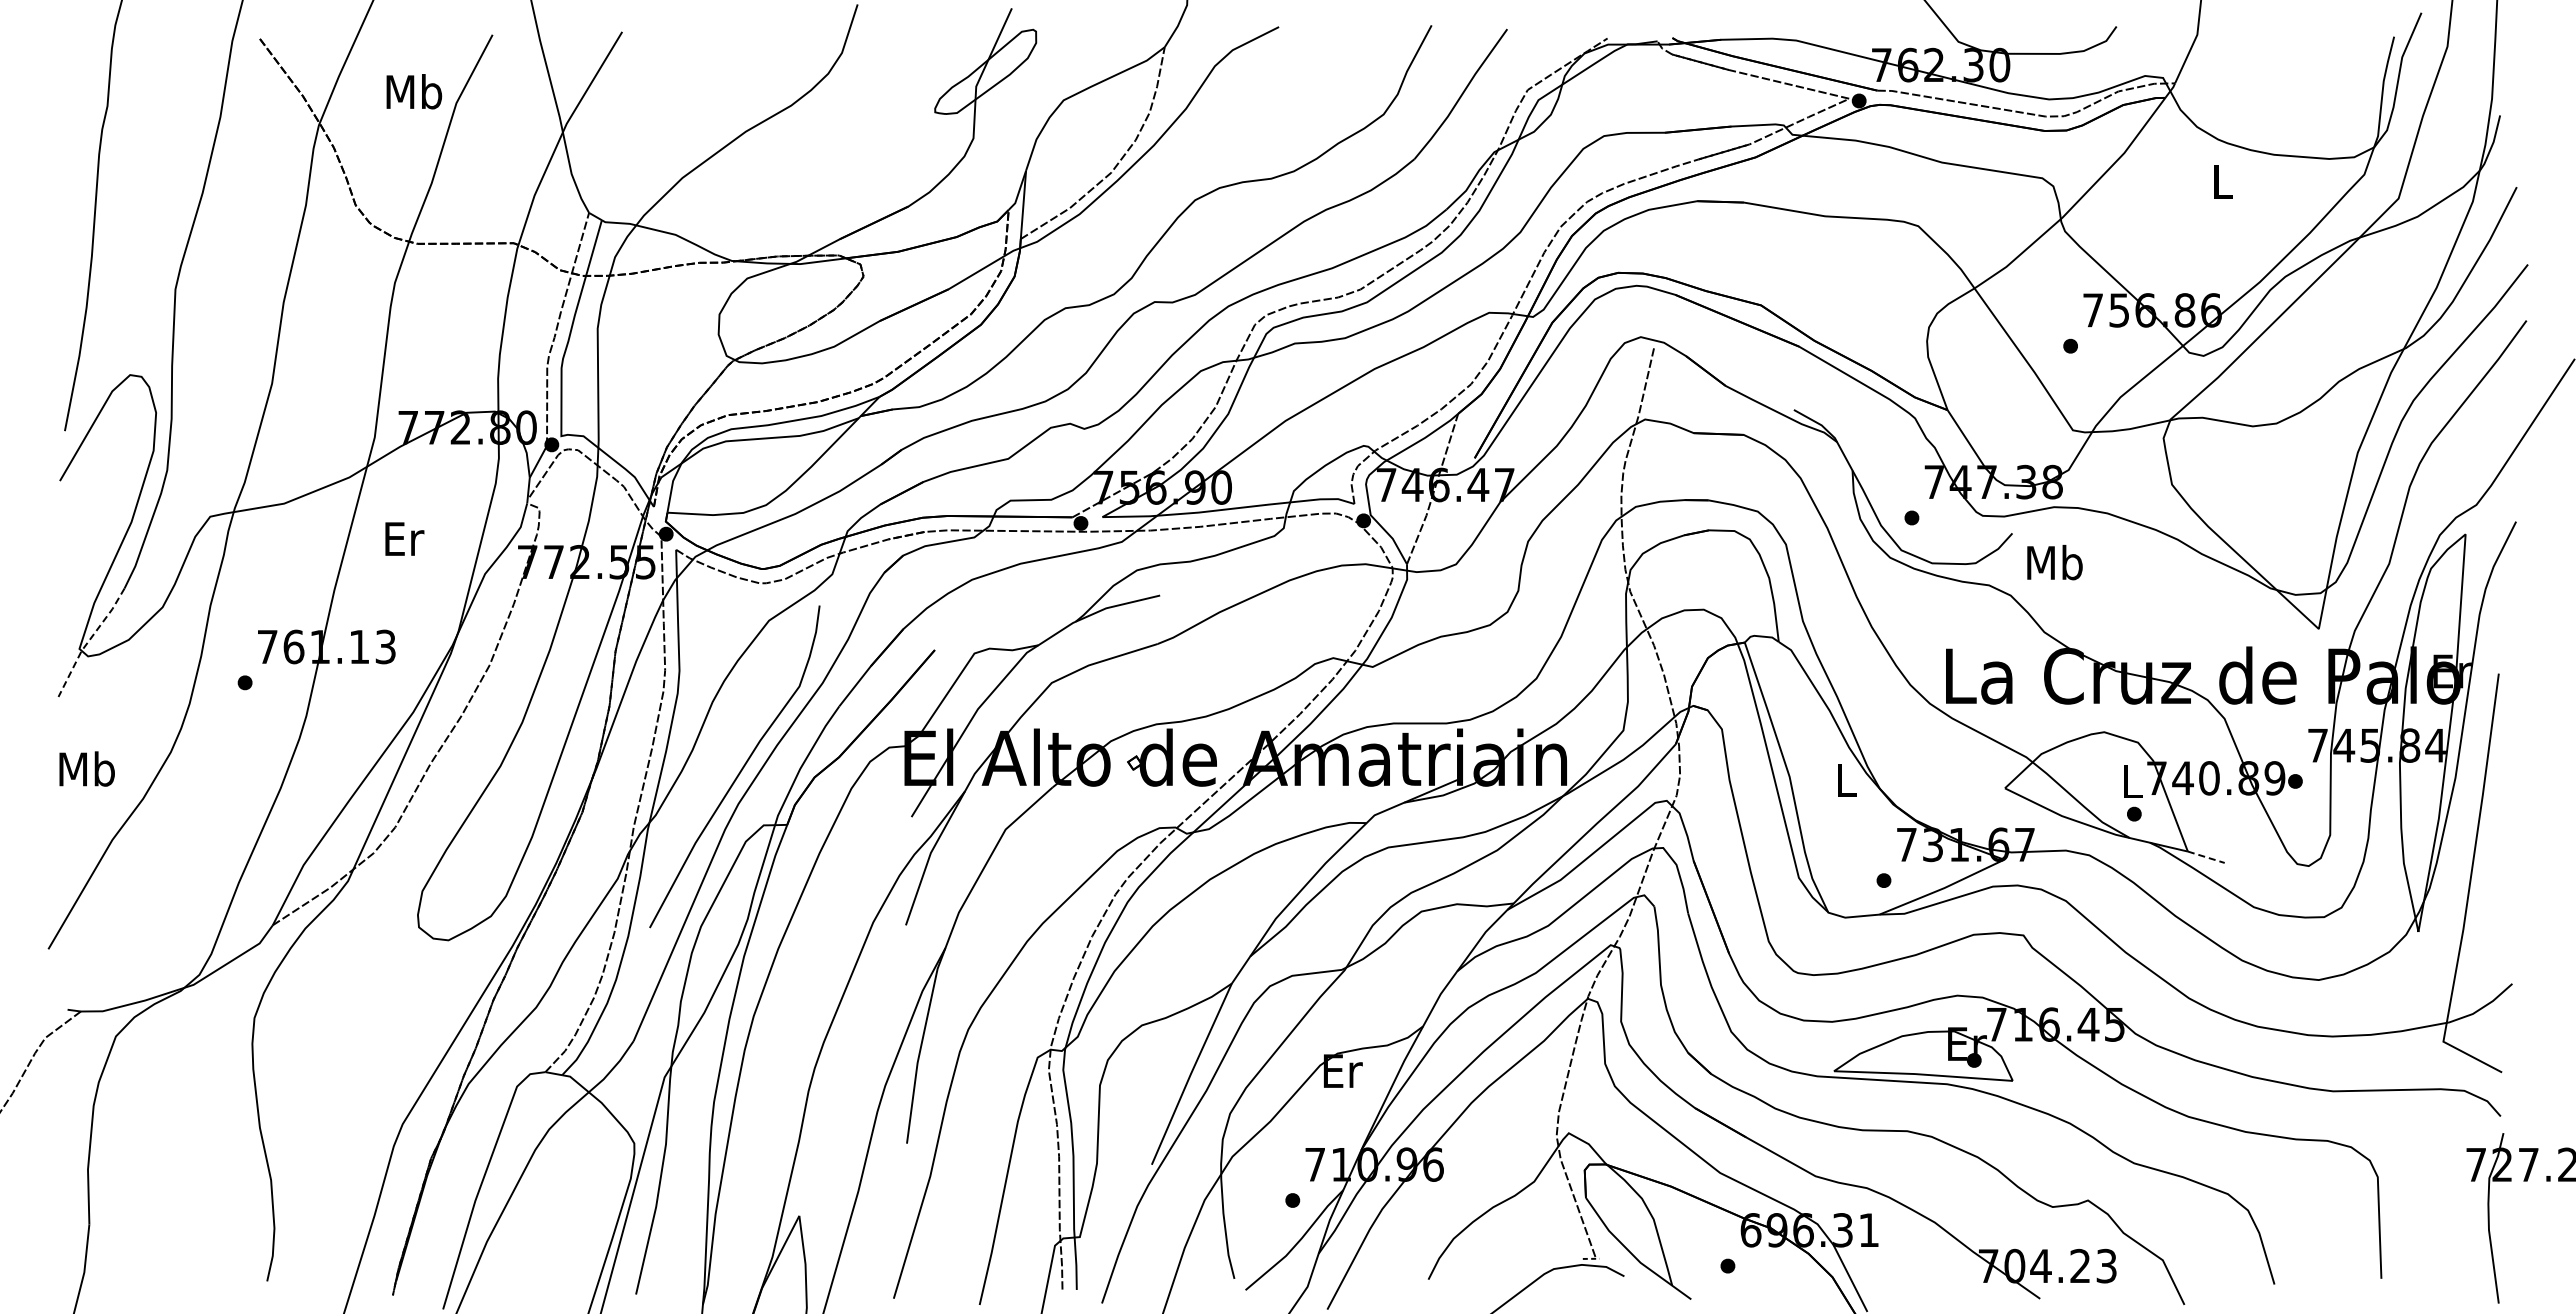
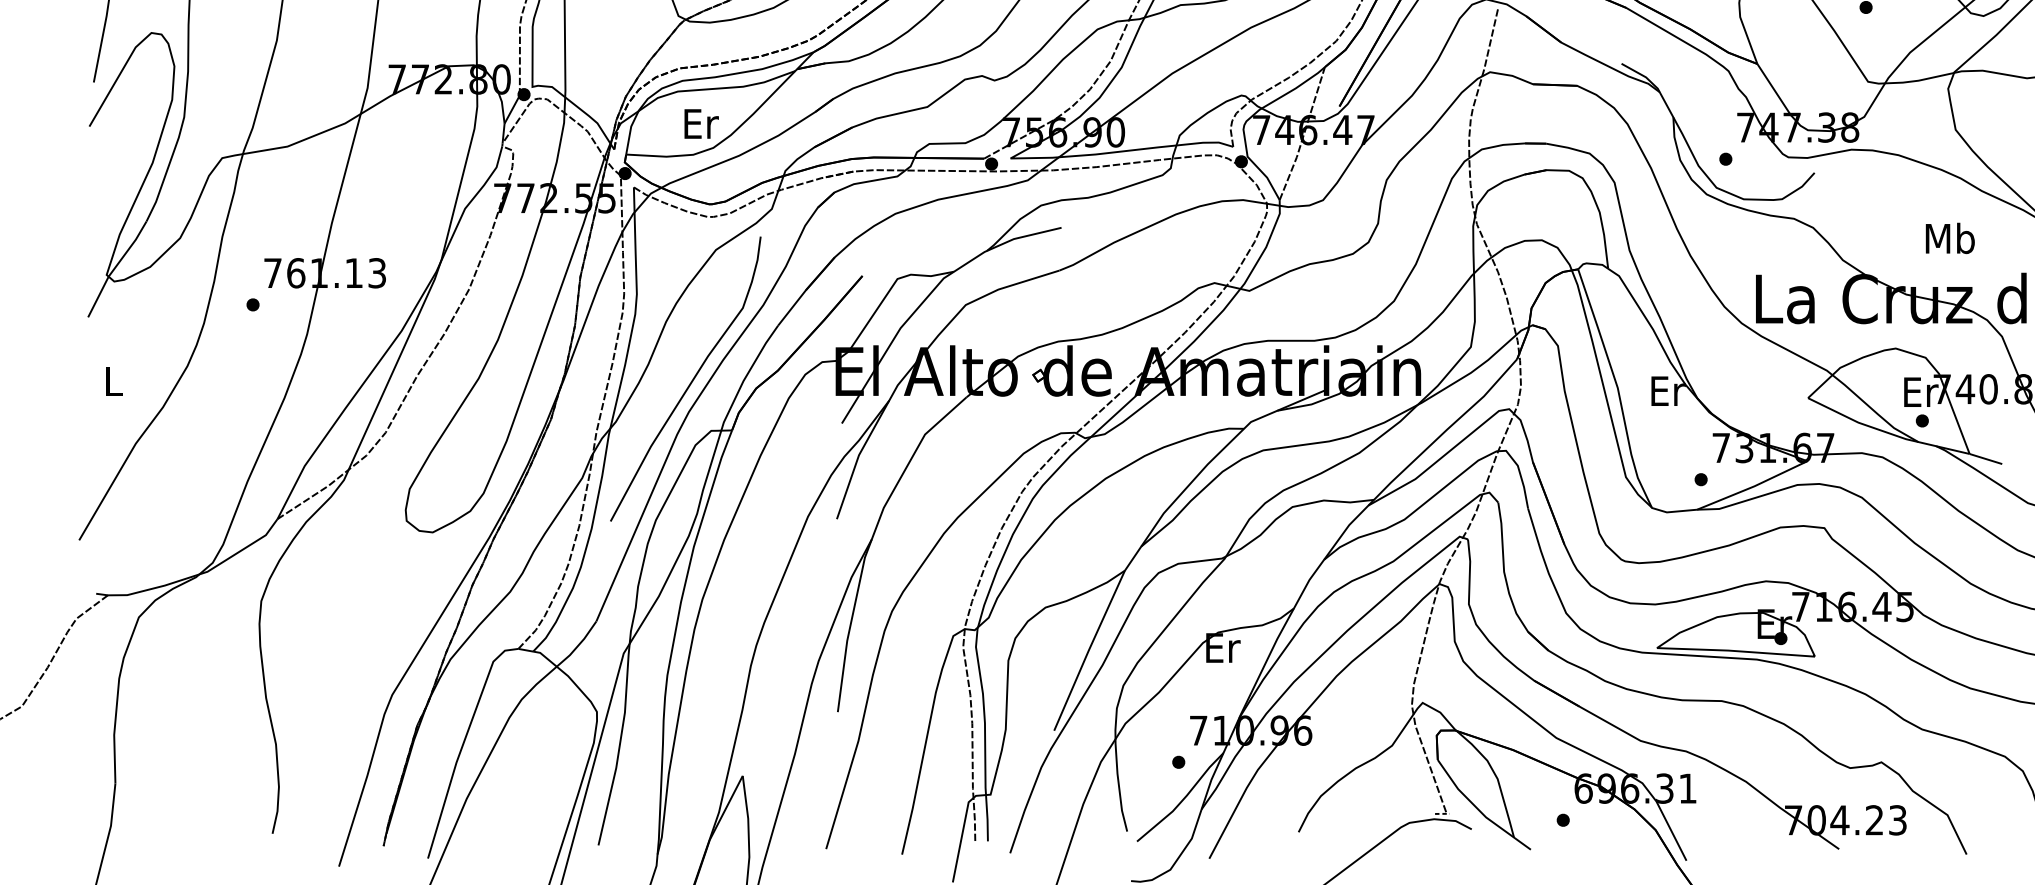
text: (404, 538) -> (701, 123), moved
text: (2054, 562) -> (1949, 238), moved
line: (88, 641) -> (114, 268), dashed -> solid
text: (86, 768) -> (112, 380), Mb -> L
text: (1846, 780) -> (1668, 391), L -> Er
text: (2132, 781) -> (1920, 392), L -> Er
line: (2206, 857) -> (1986, 459), dashed -> solid

